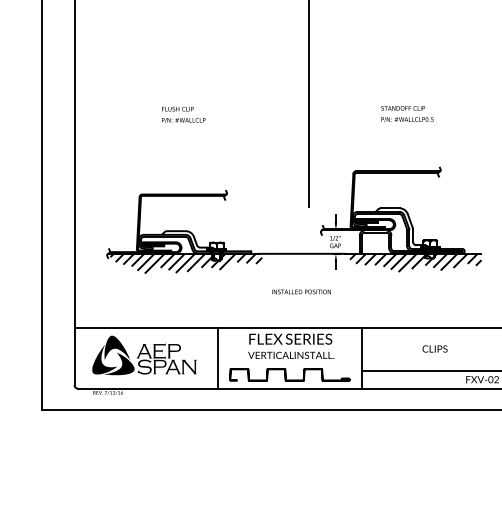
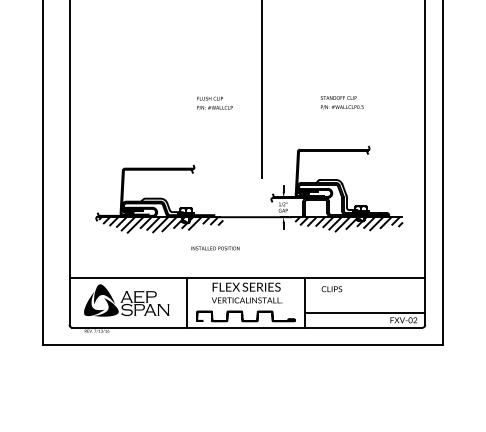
text: (183, 113) -> (214, 102), moved
text: (301, 292) -> (215, 248), moved
text: (434, 349) -> (331, 289), moved

